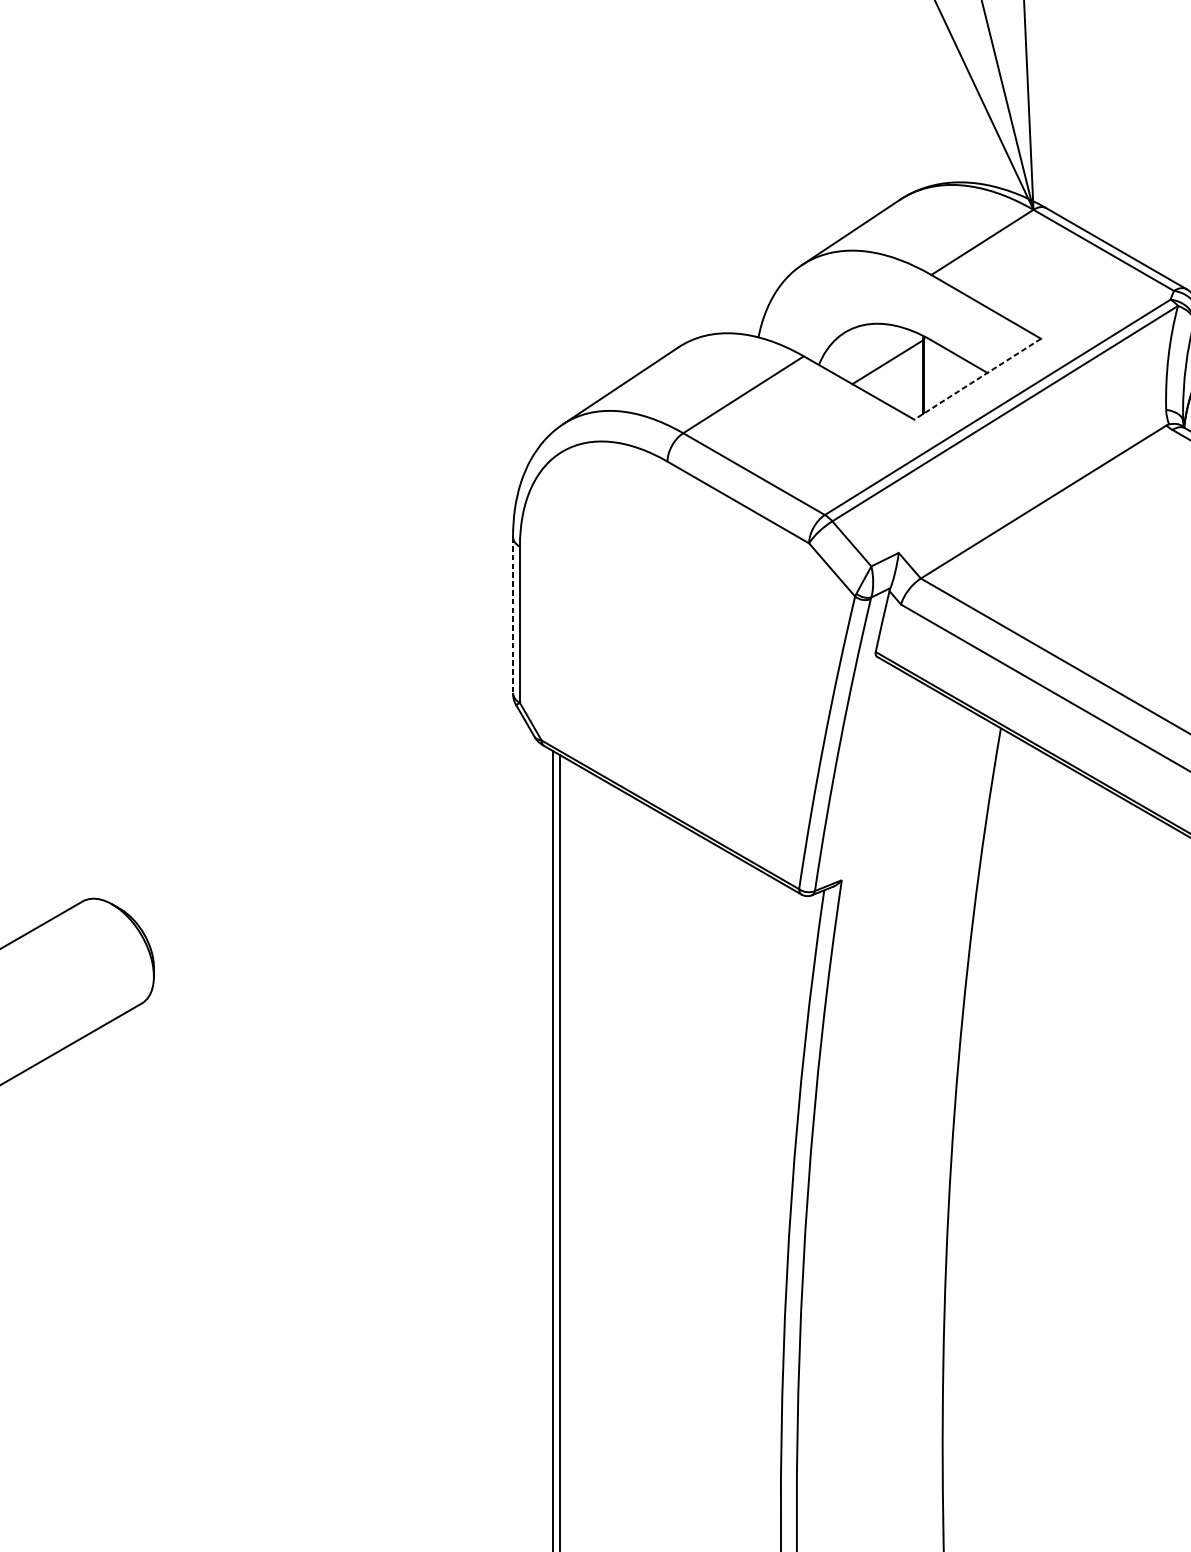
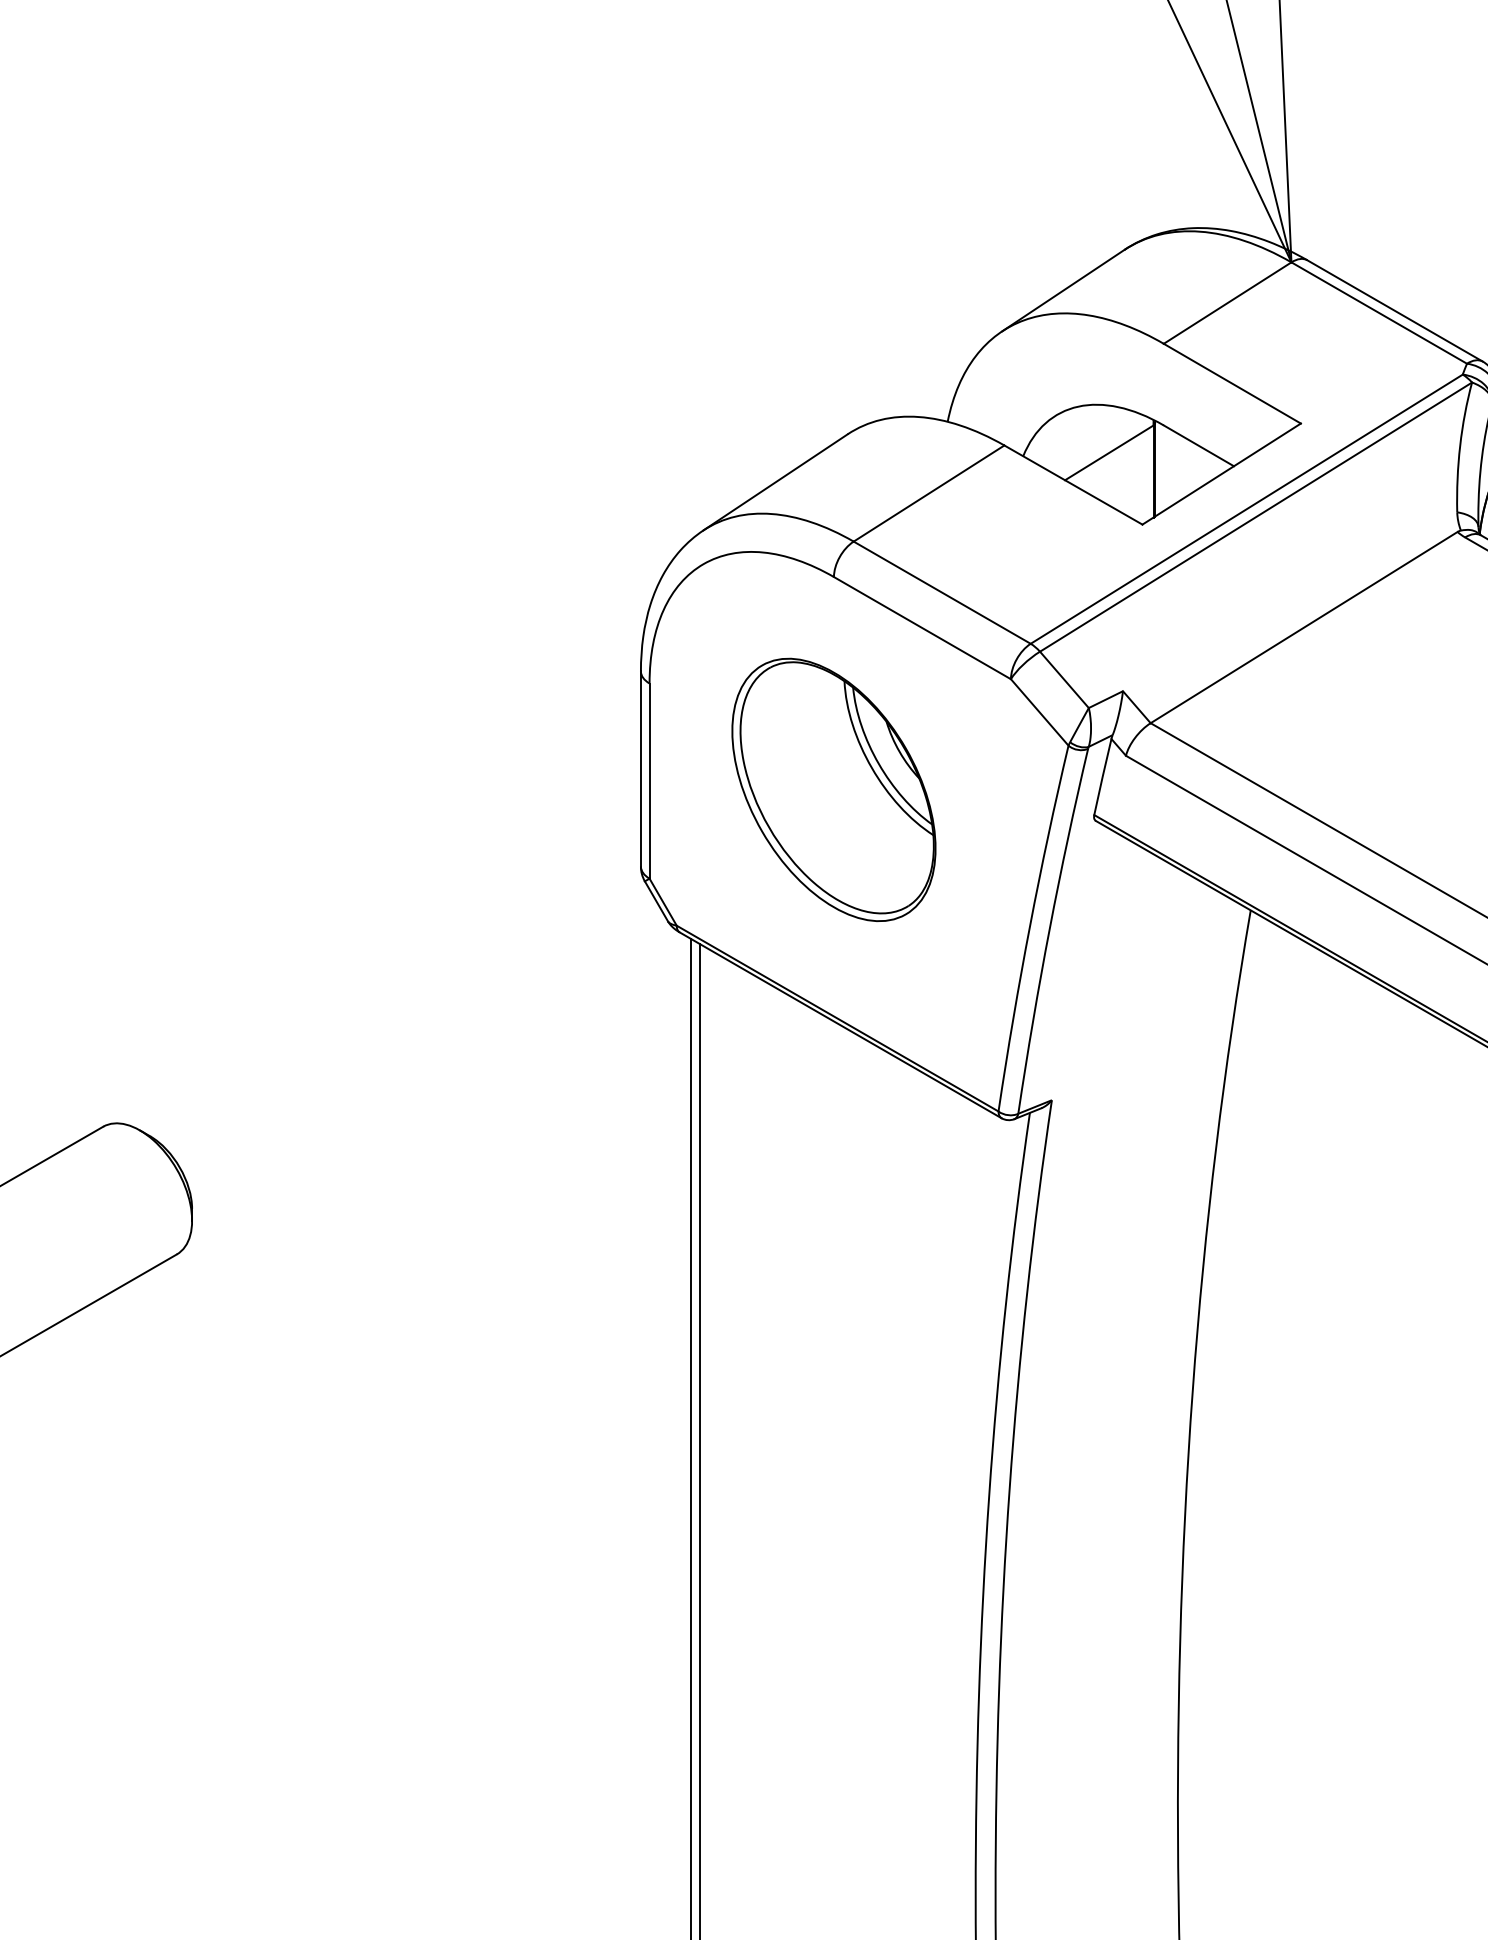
line: (977, 379) -> (1221, 474), dashed -> solid
line: (512, 615) -> (640, 769), dashed -> solid
part: (667, 631) -> (833, 789), added

